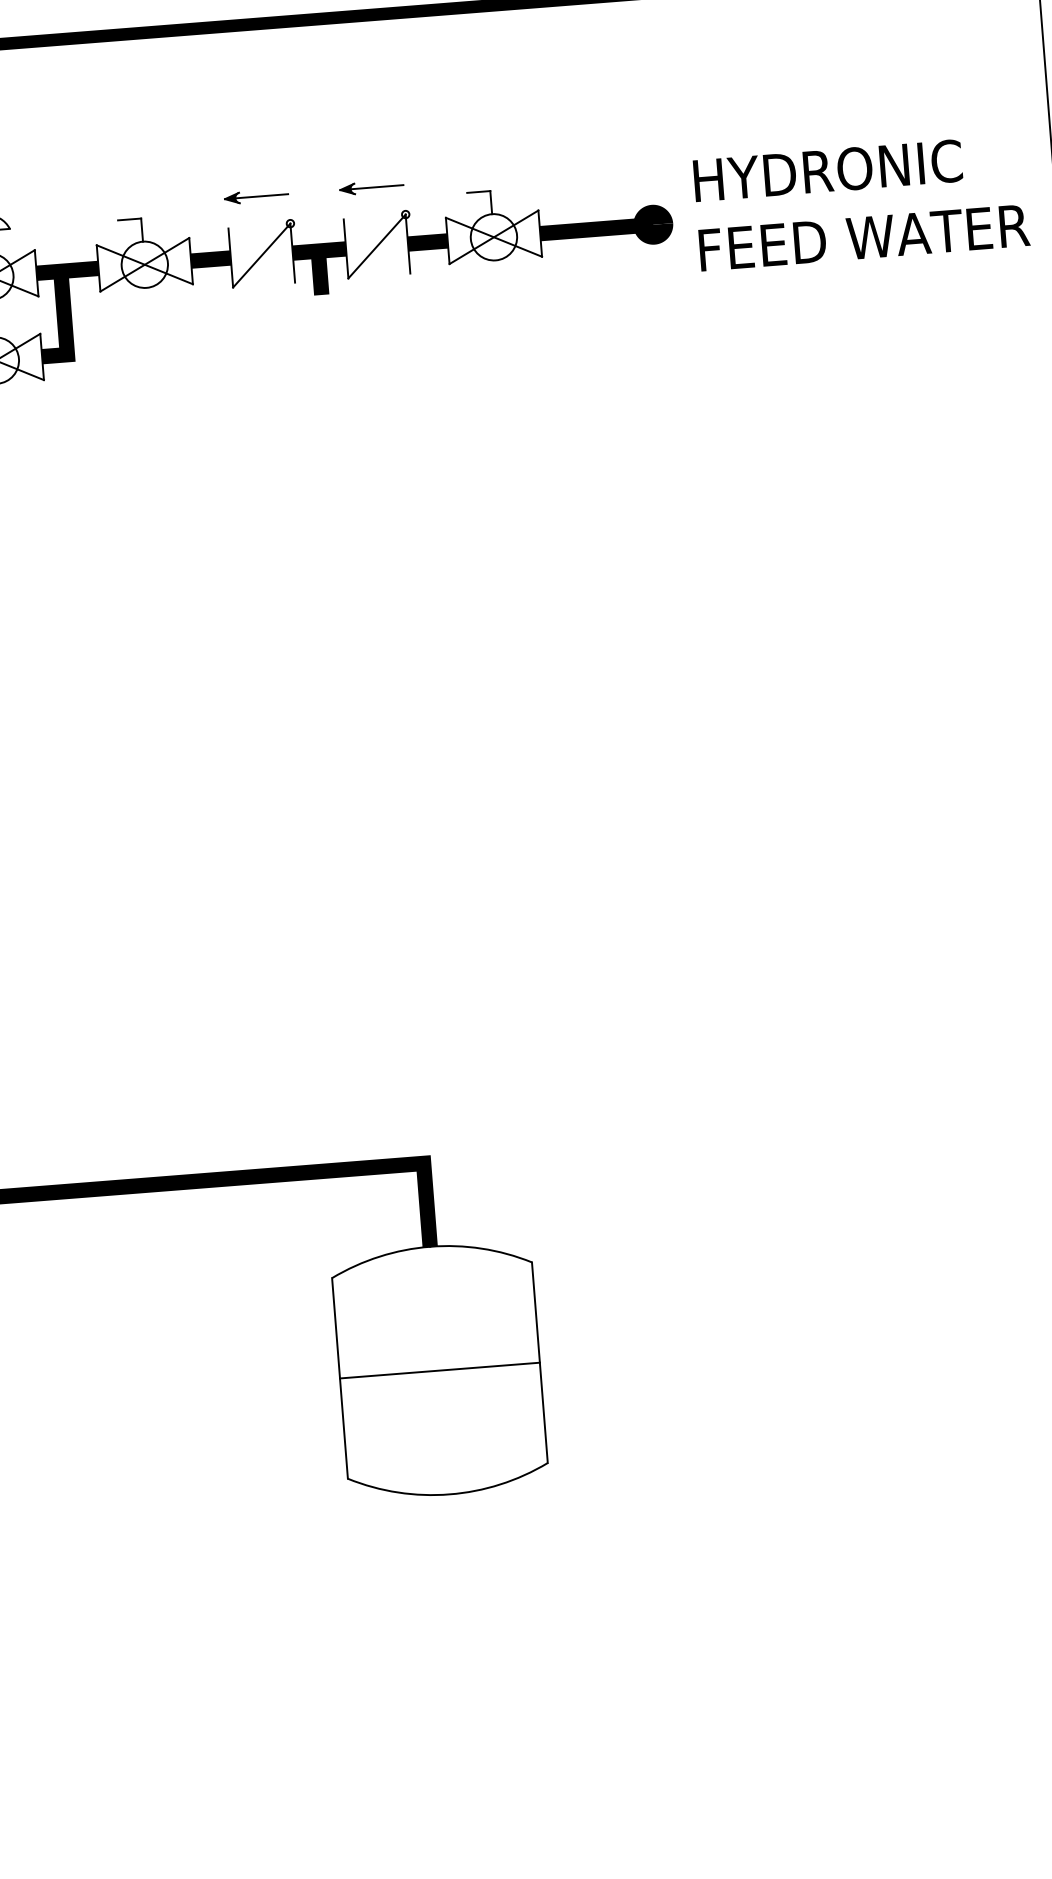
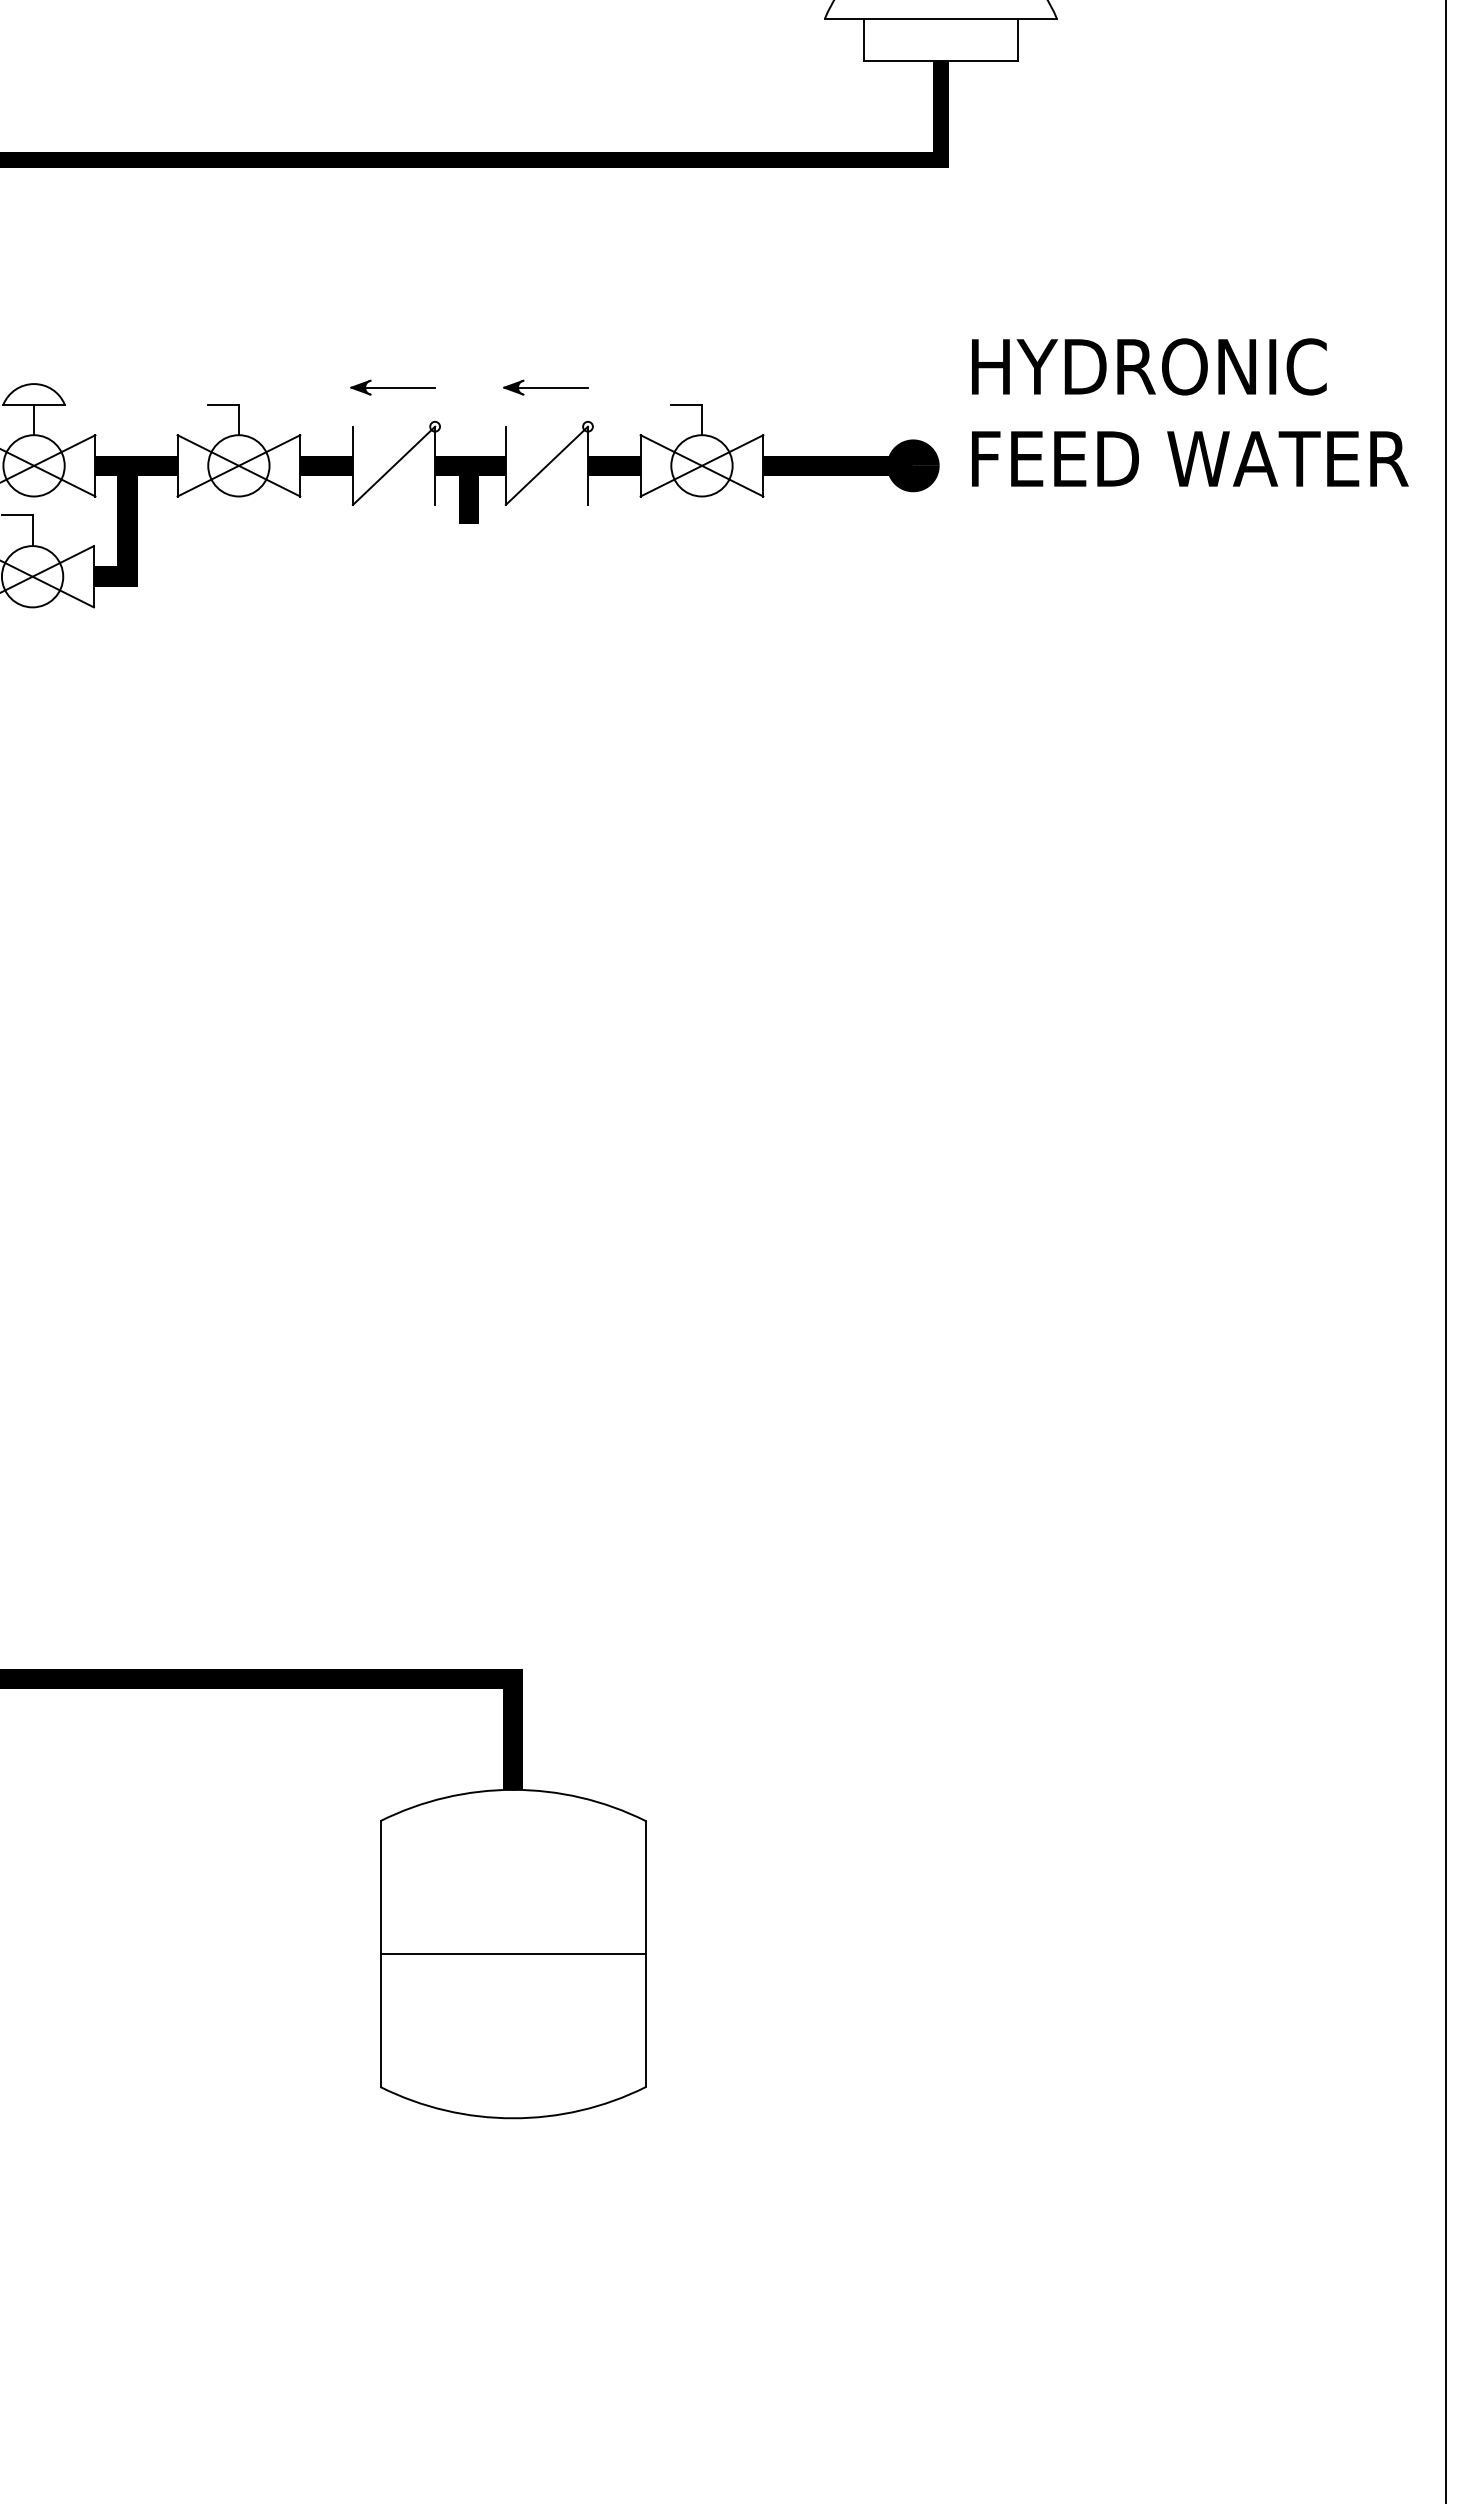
text: (861, 202) -> (1190, 412), moved

